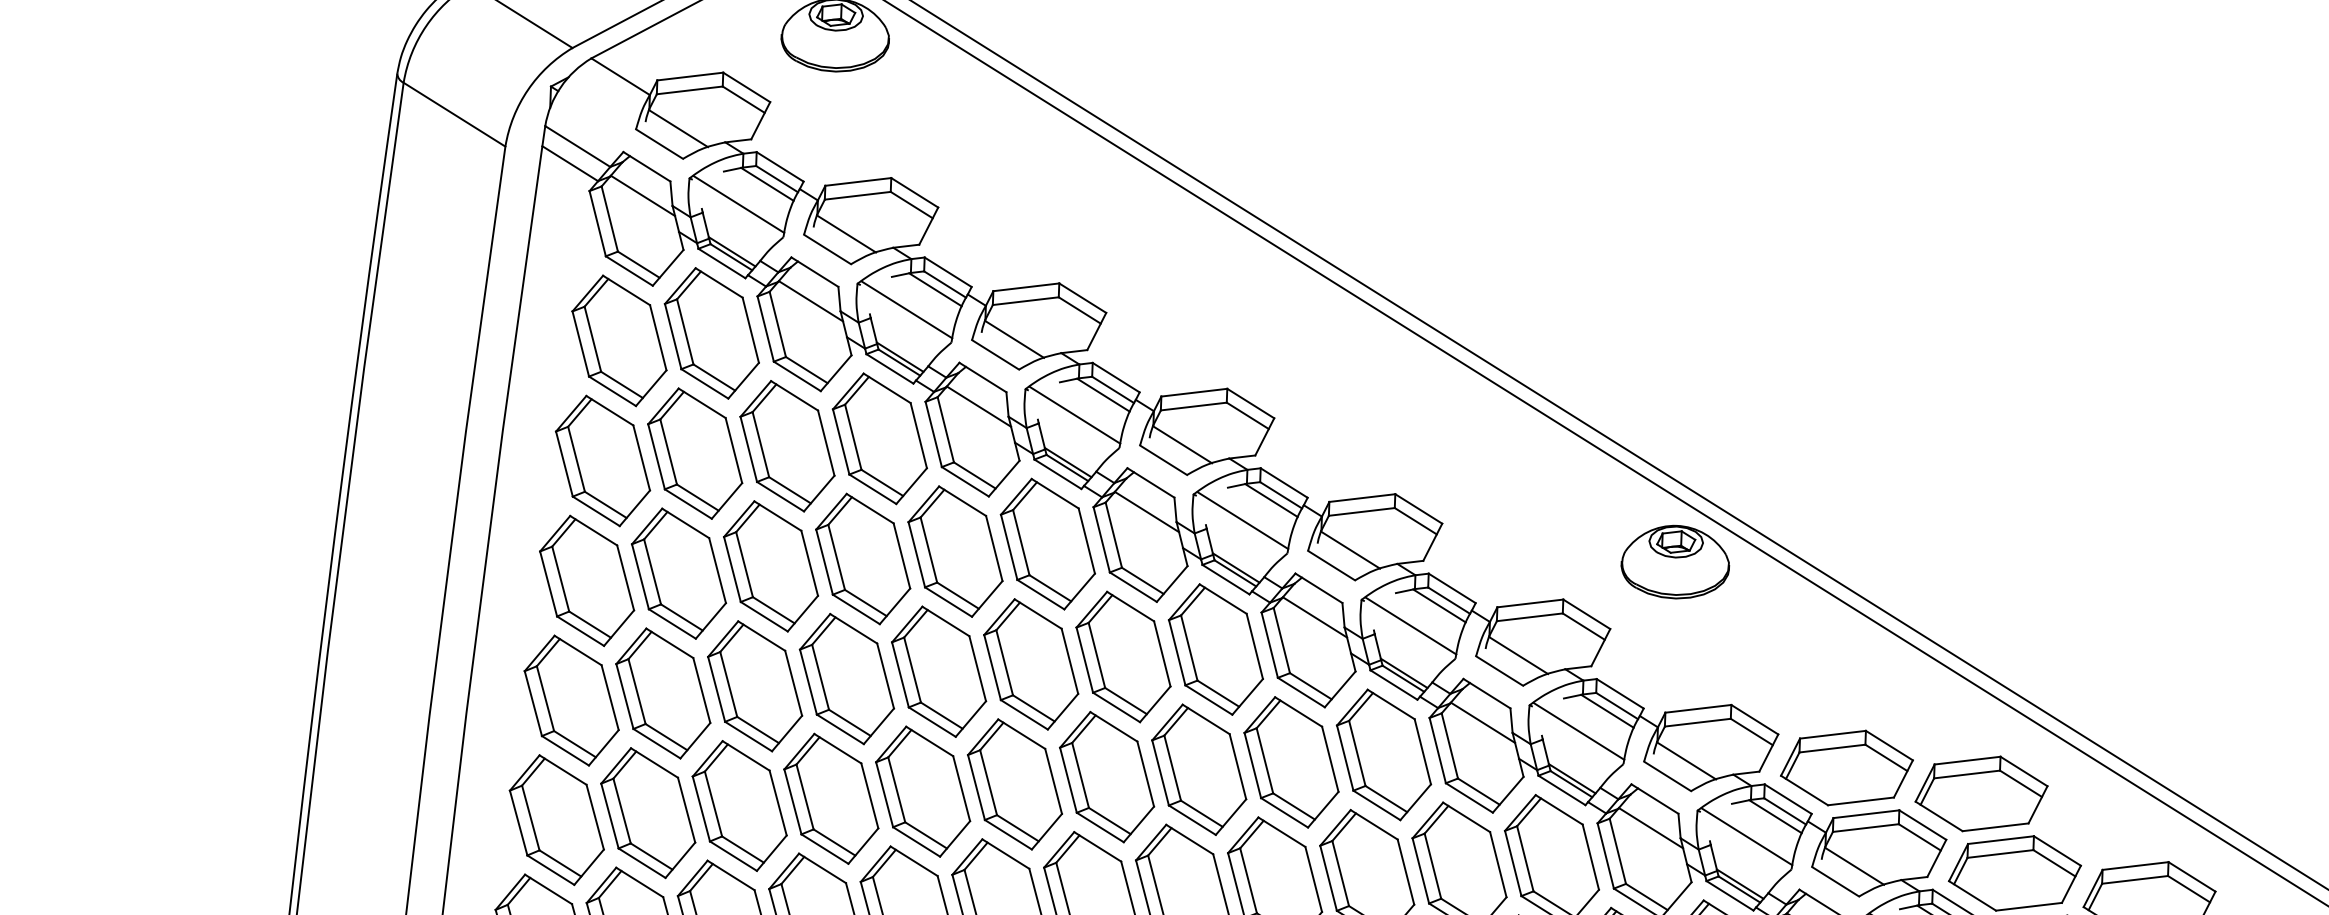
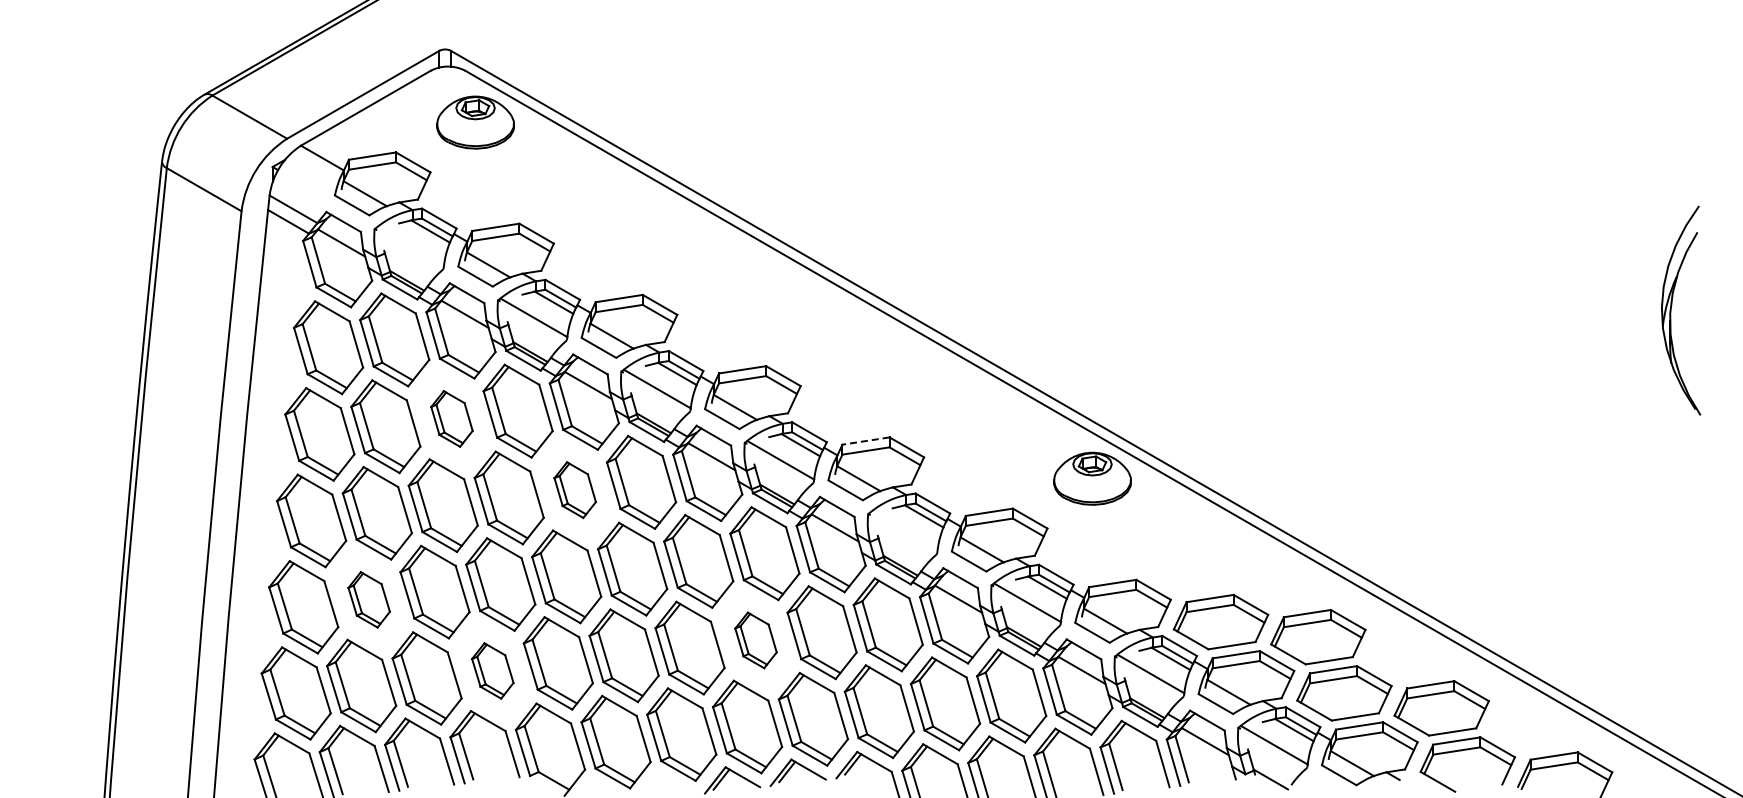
line: (738, 204) -> (410, 246), removed
part: (786, 445) -> (451, 418), size x0.6
line: (1362, 498) -> (866, 441), solid -> dashed
part: (954, 550) -> (574, 489), size x0.6
line: (1409, 625) -> (903, 531), removed
part: (662, 693) -> (368, 599), size x0.6
part: (1198, 769) -> (755, 640), size x0.6
part: (831, 798) -> (492, 670), size x0.6

